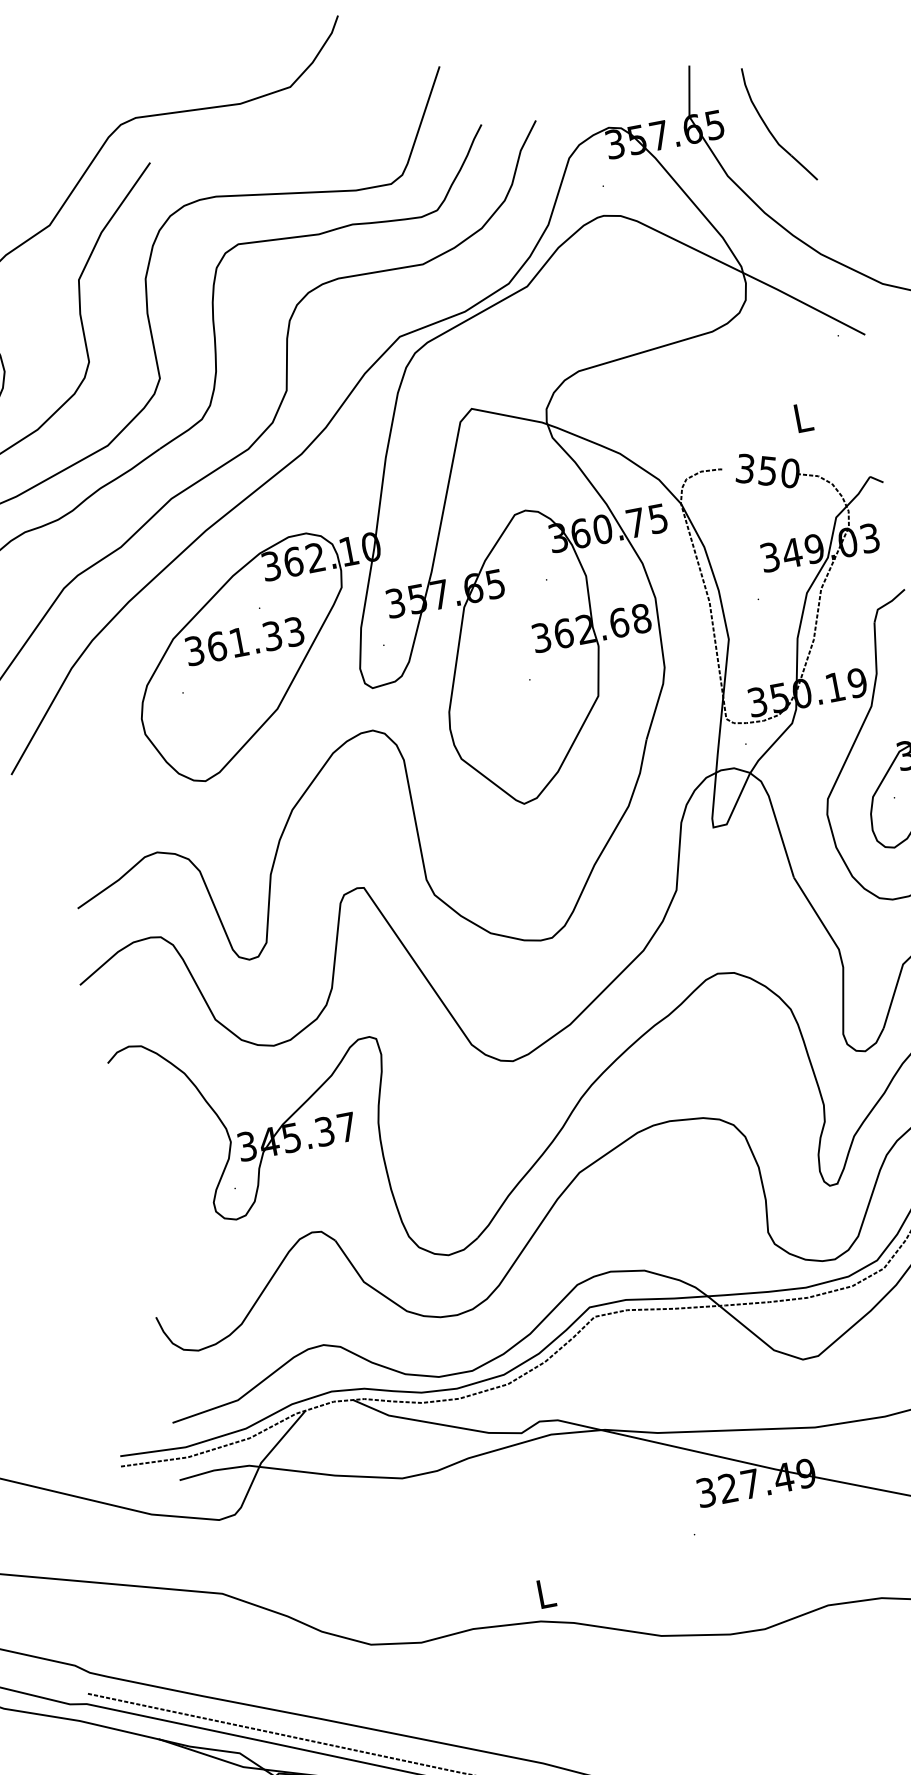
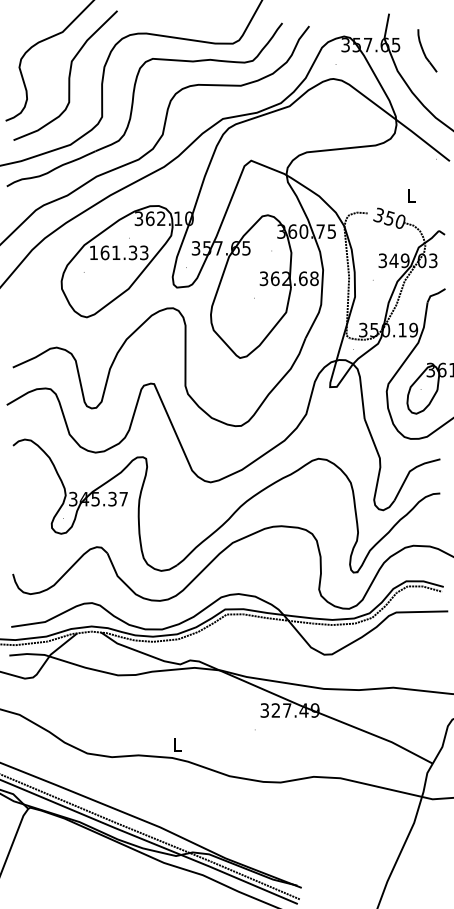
part: (779, 124) -> (427, 50), size x0.7
text: (194, 650) -> (93, 252), 361.33 -> 161.33

